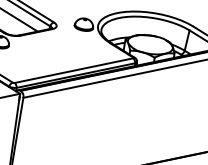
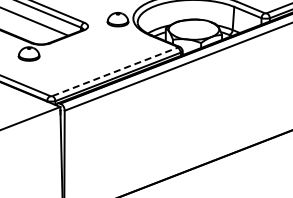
line: (74, 70) -> (115, 71), solid -> dashed

